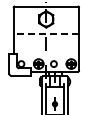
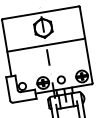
line: (46, 33) -> (46, 44), dashed -> solid

